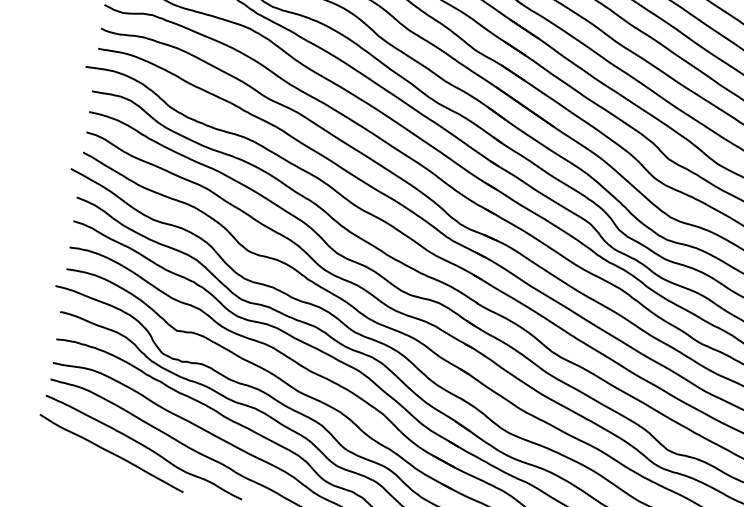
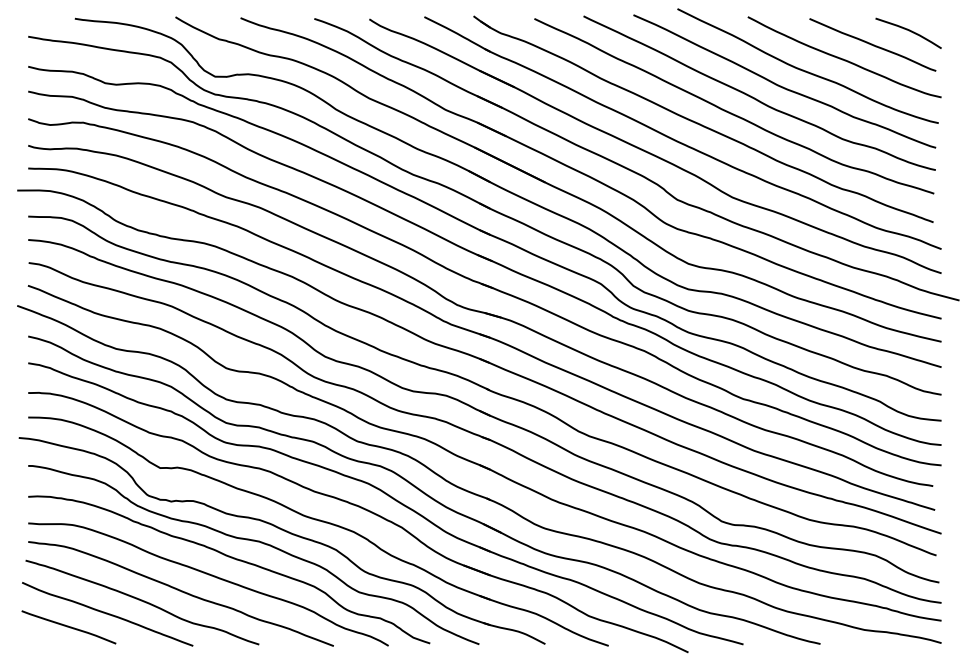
curve: (75, 460) -> (68, 627), added

